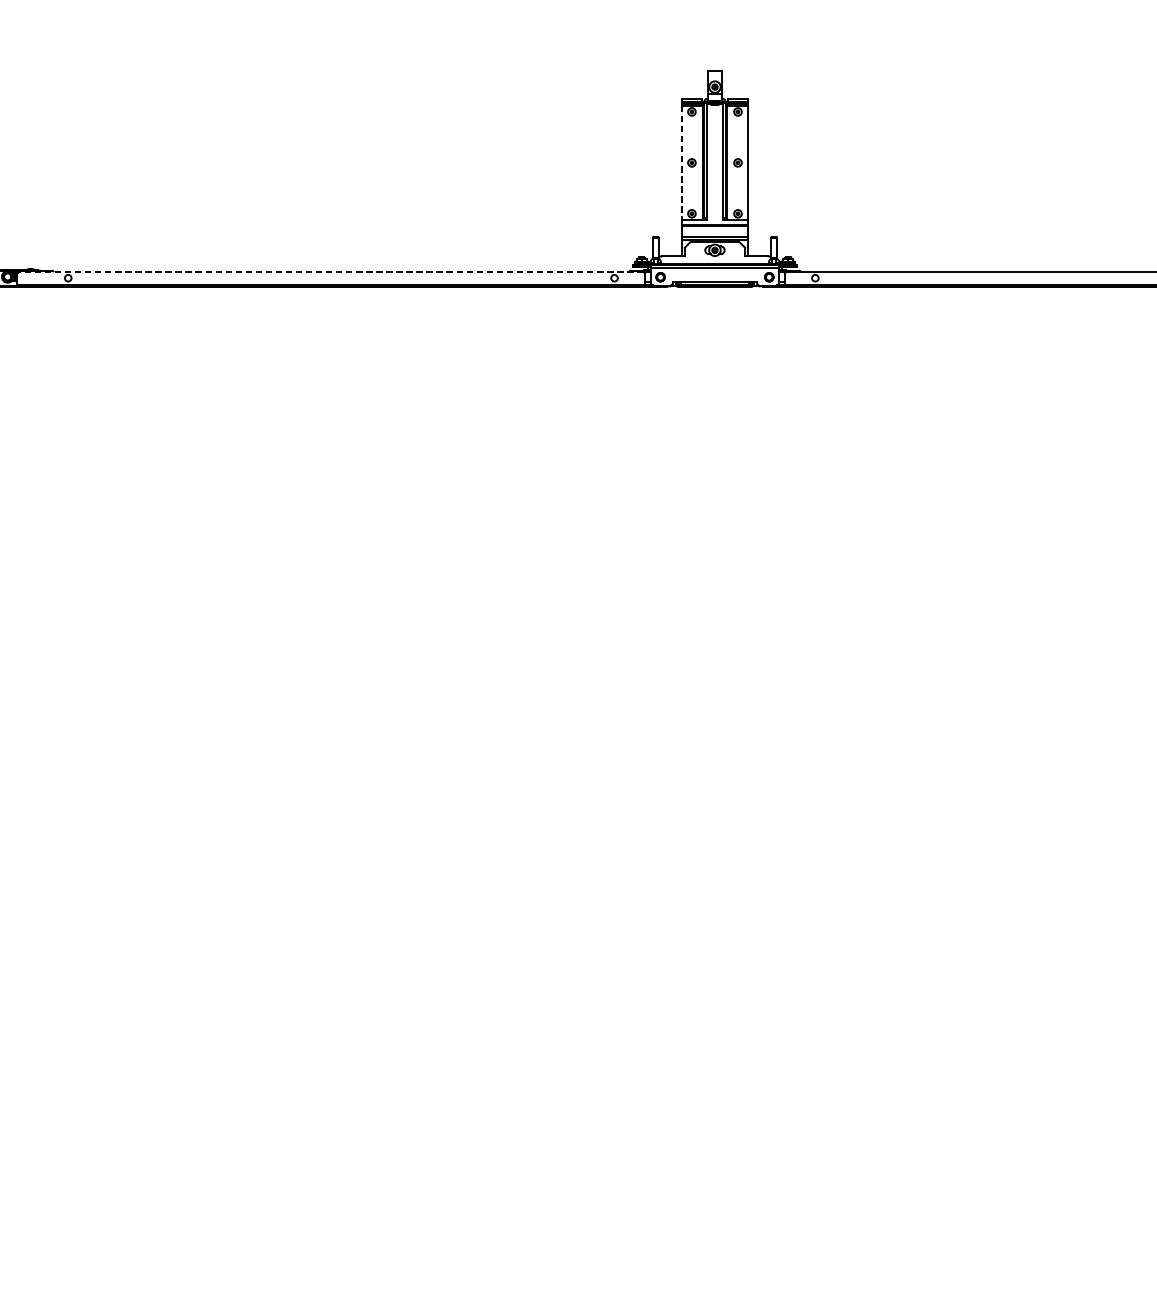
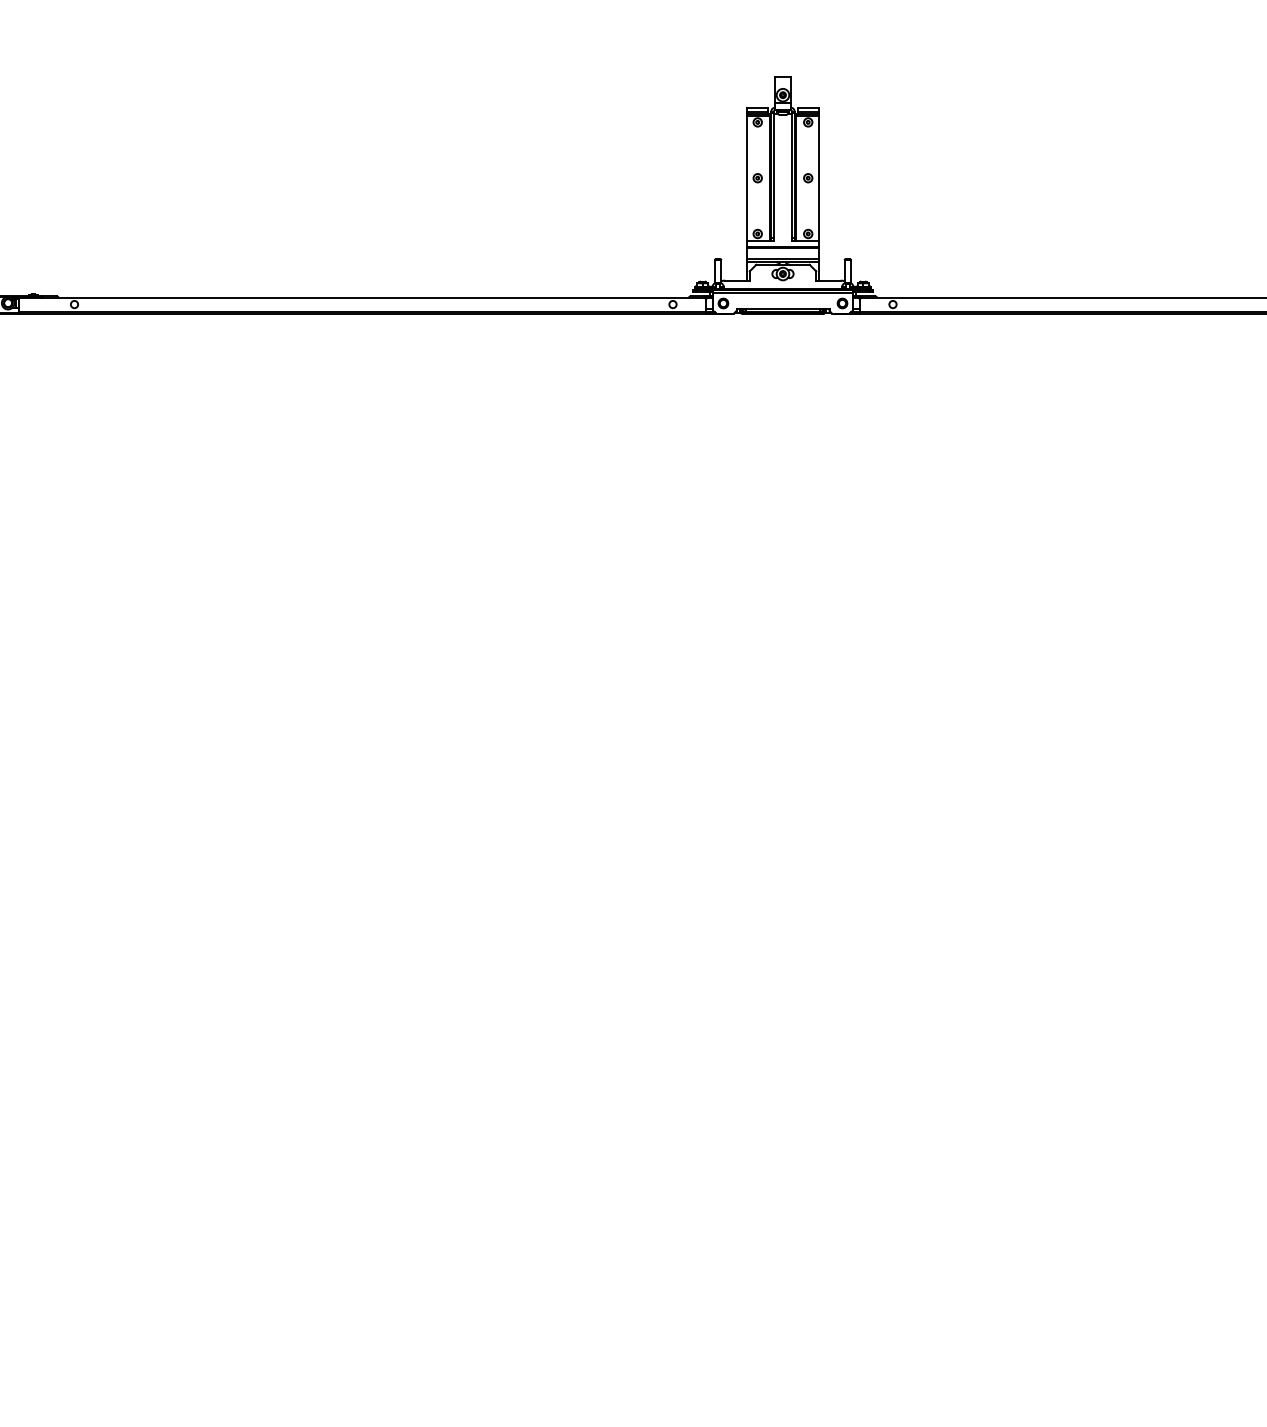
line: (682, 163) -> (747, 178), dashed -> solid
line: (330, 271) -> (361, 297), dashed -> solid

